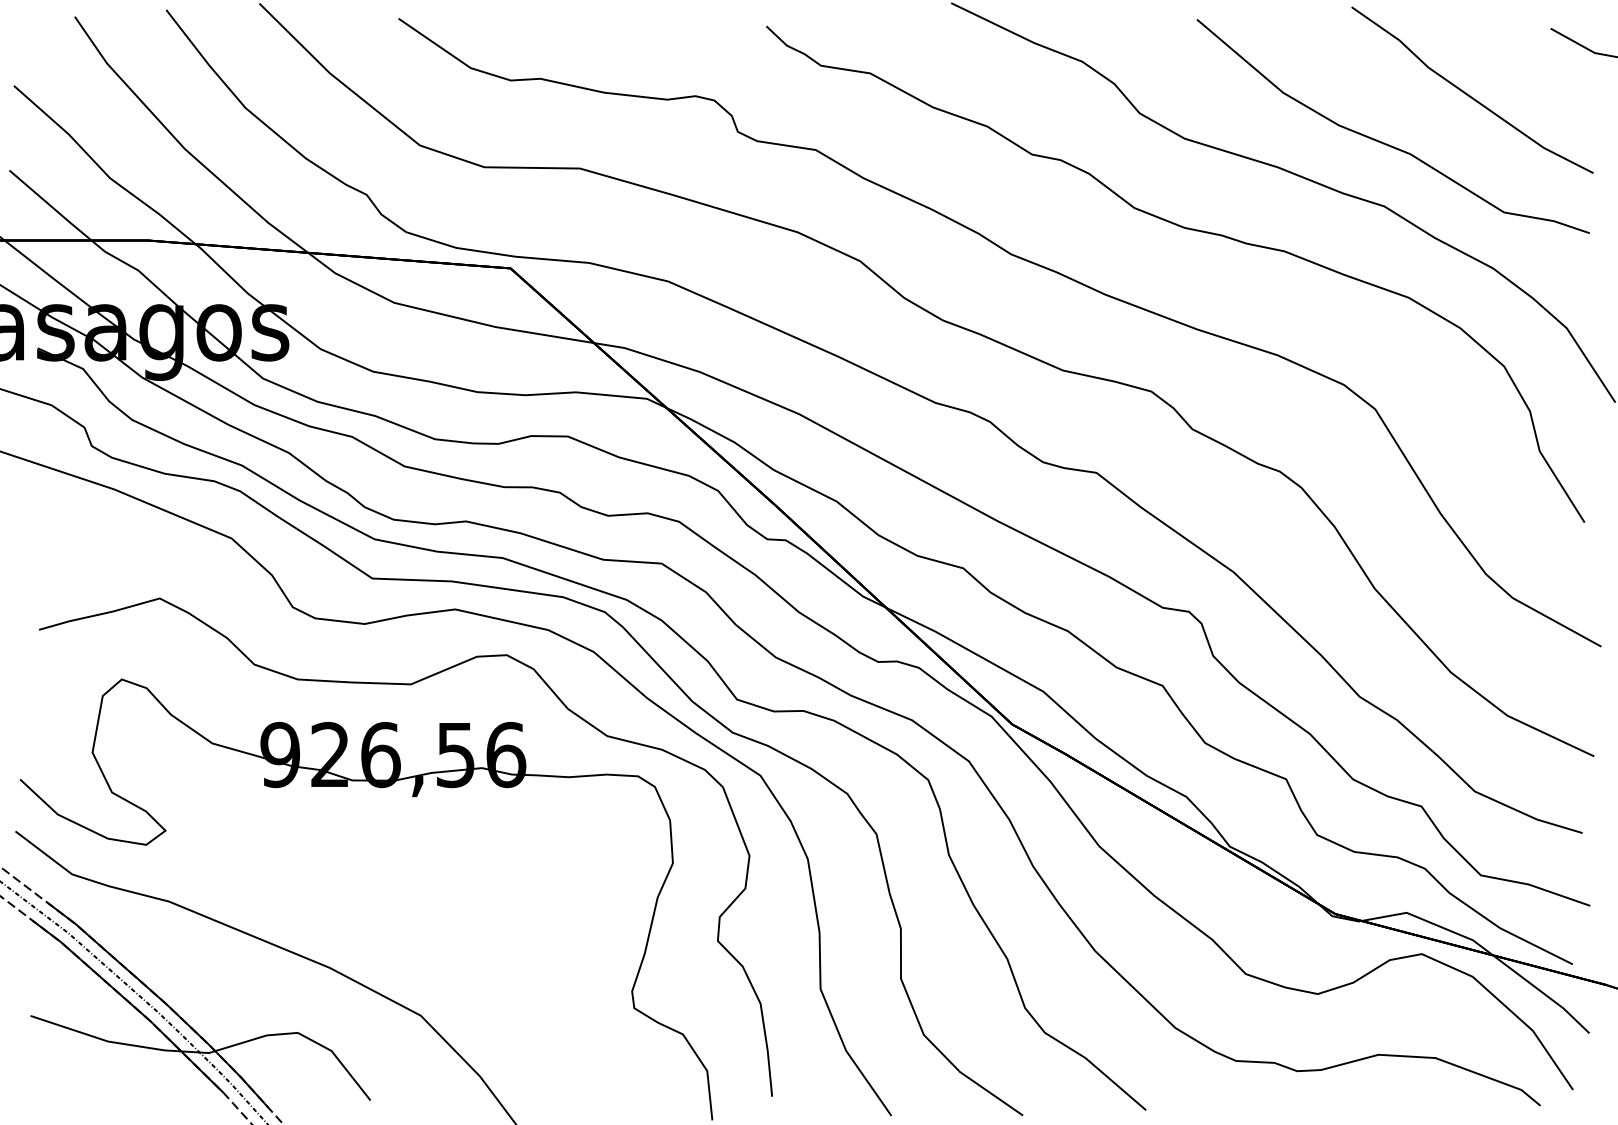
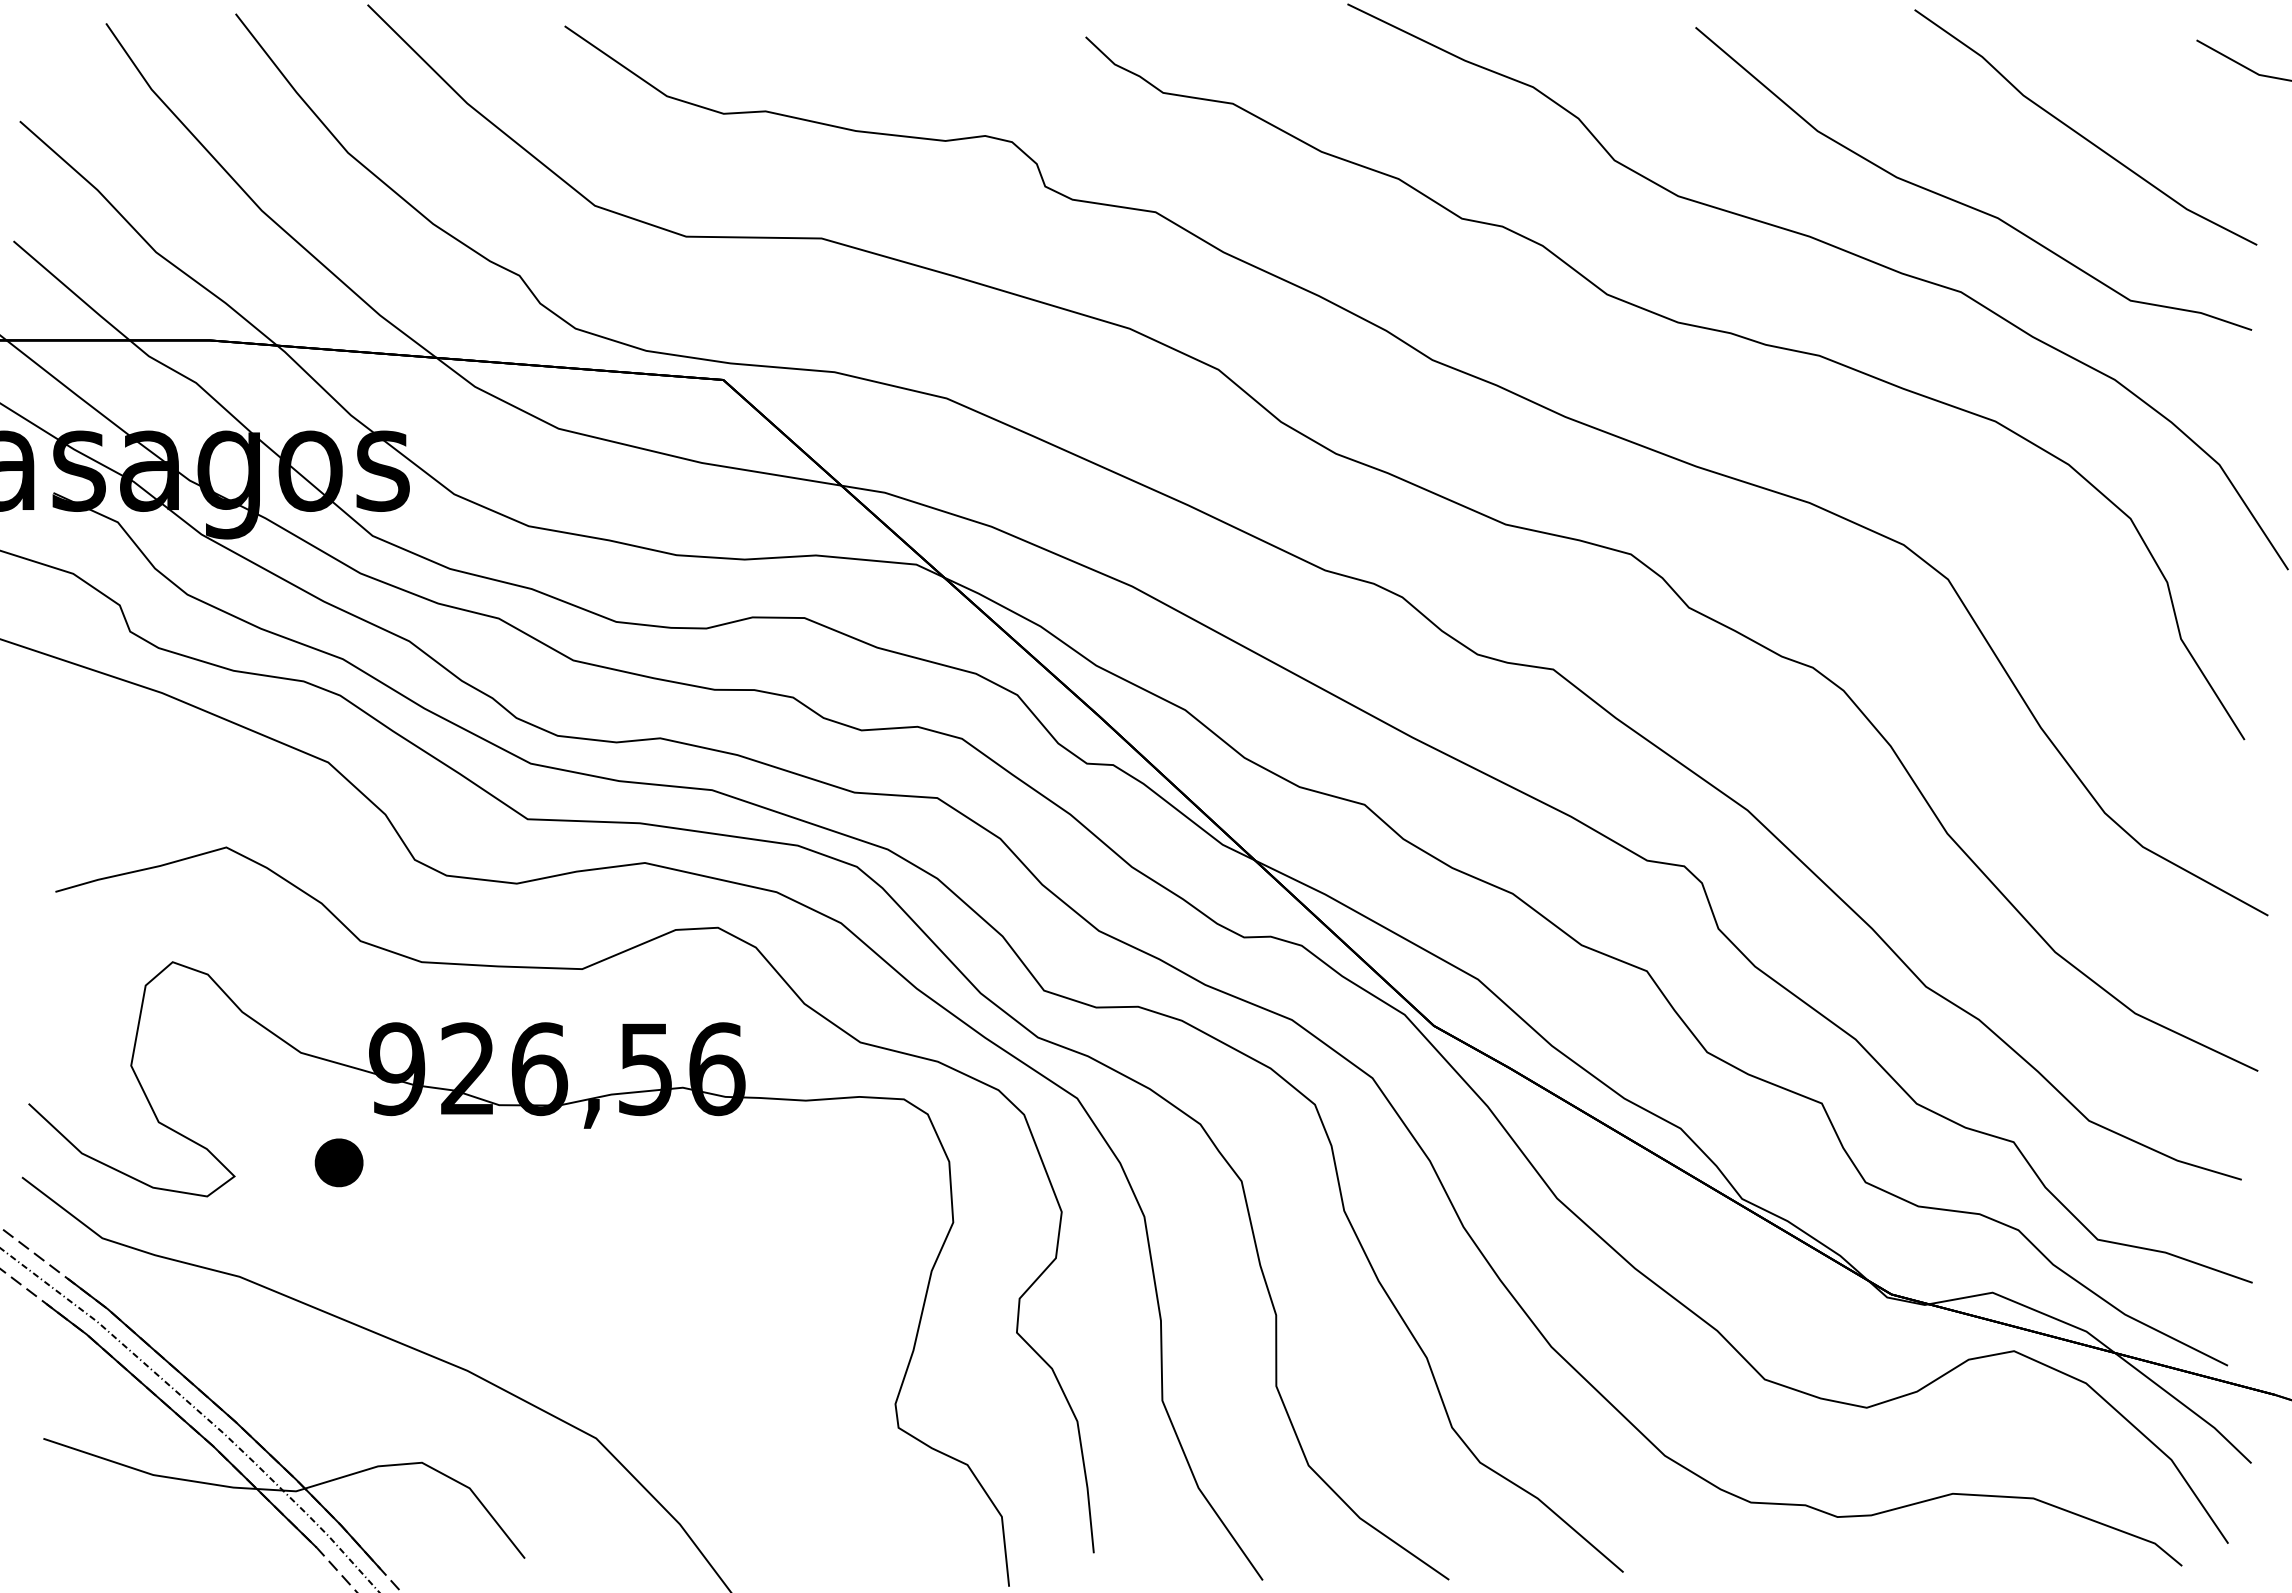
part: (238, 820) -> (338, 1162), added

